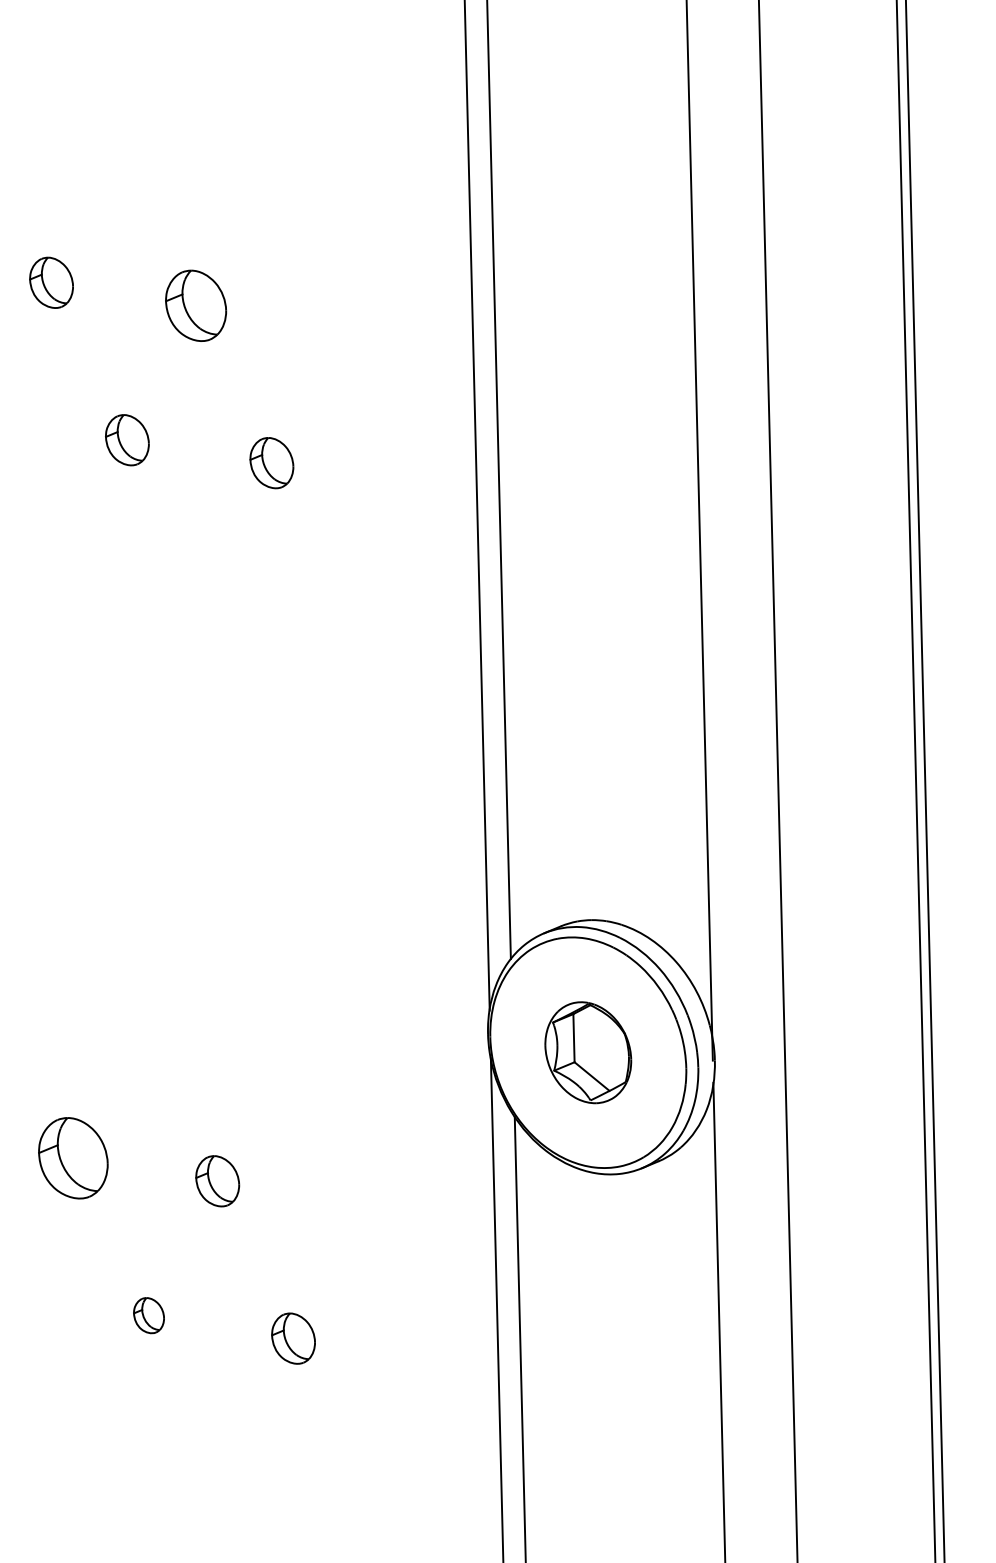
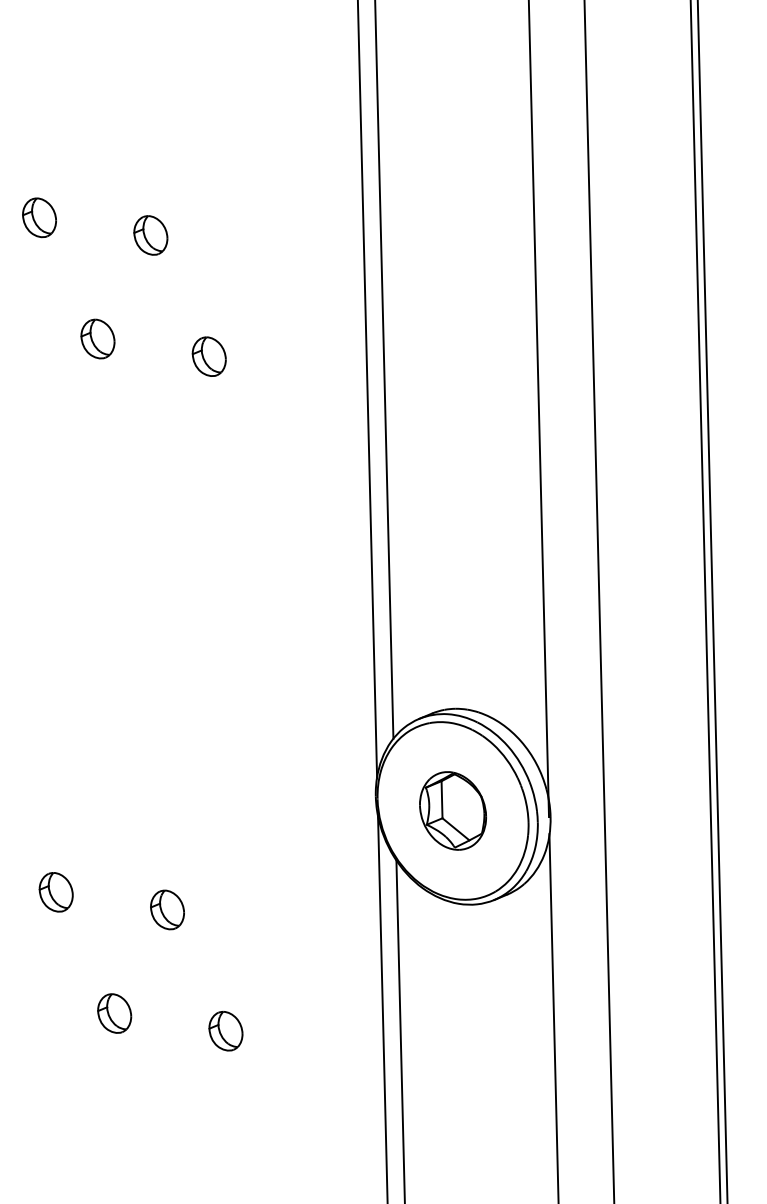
part: (195, 305) -> (150, 235), size x0.71
part: (72, 1158) -> (55, 892), size x0.62
part: (148, 1315) -> (114, 1013), size x1.43

